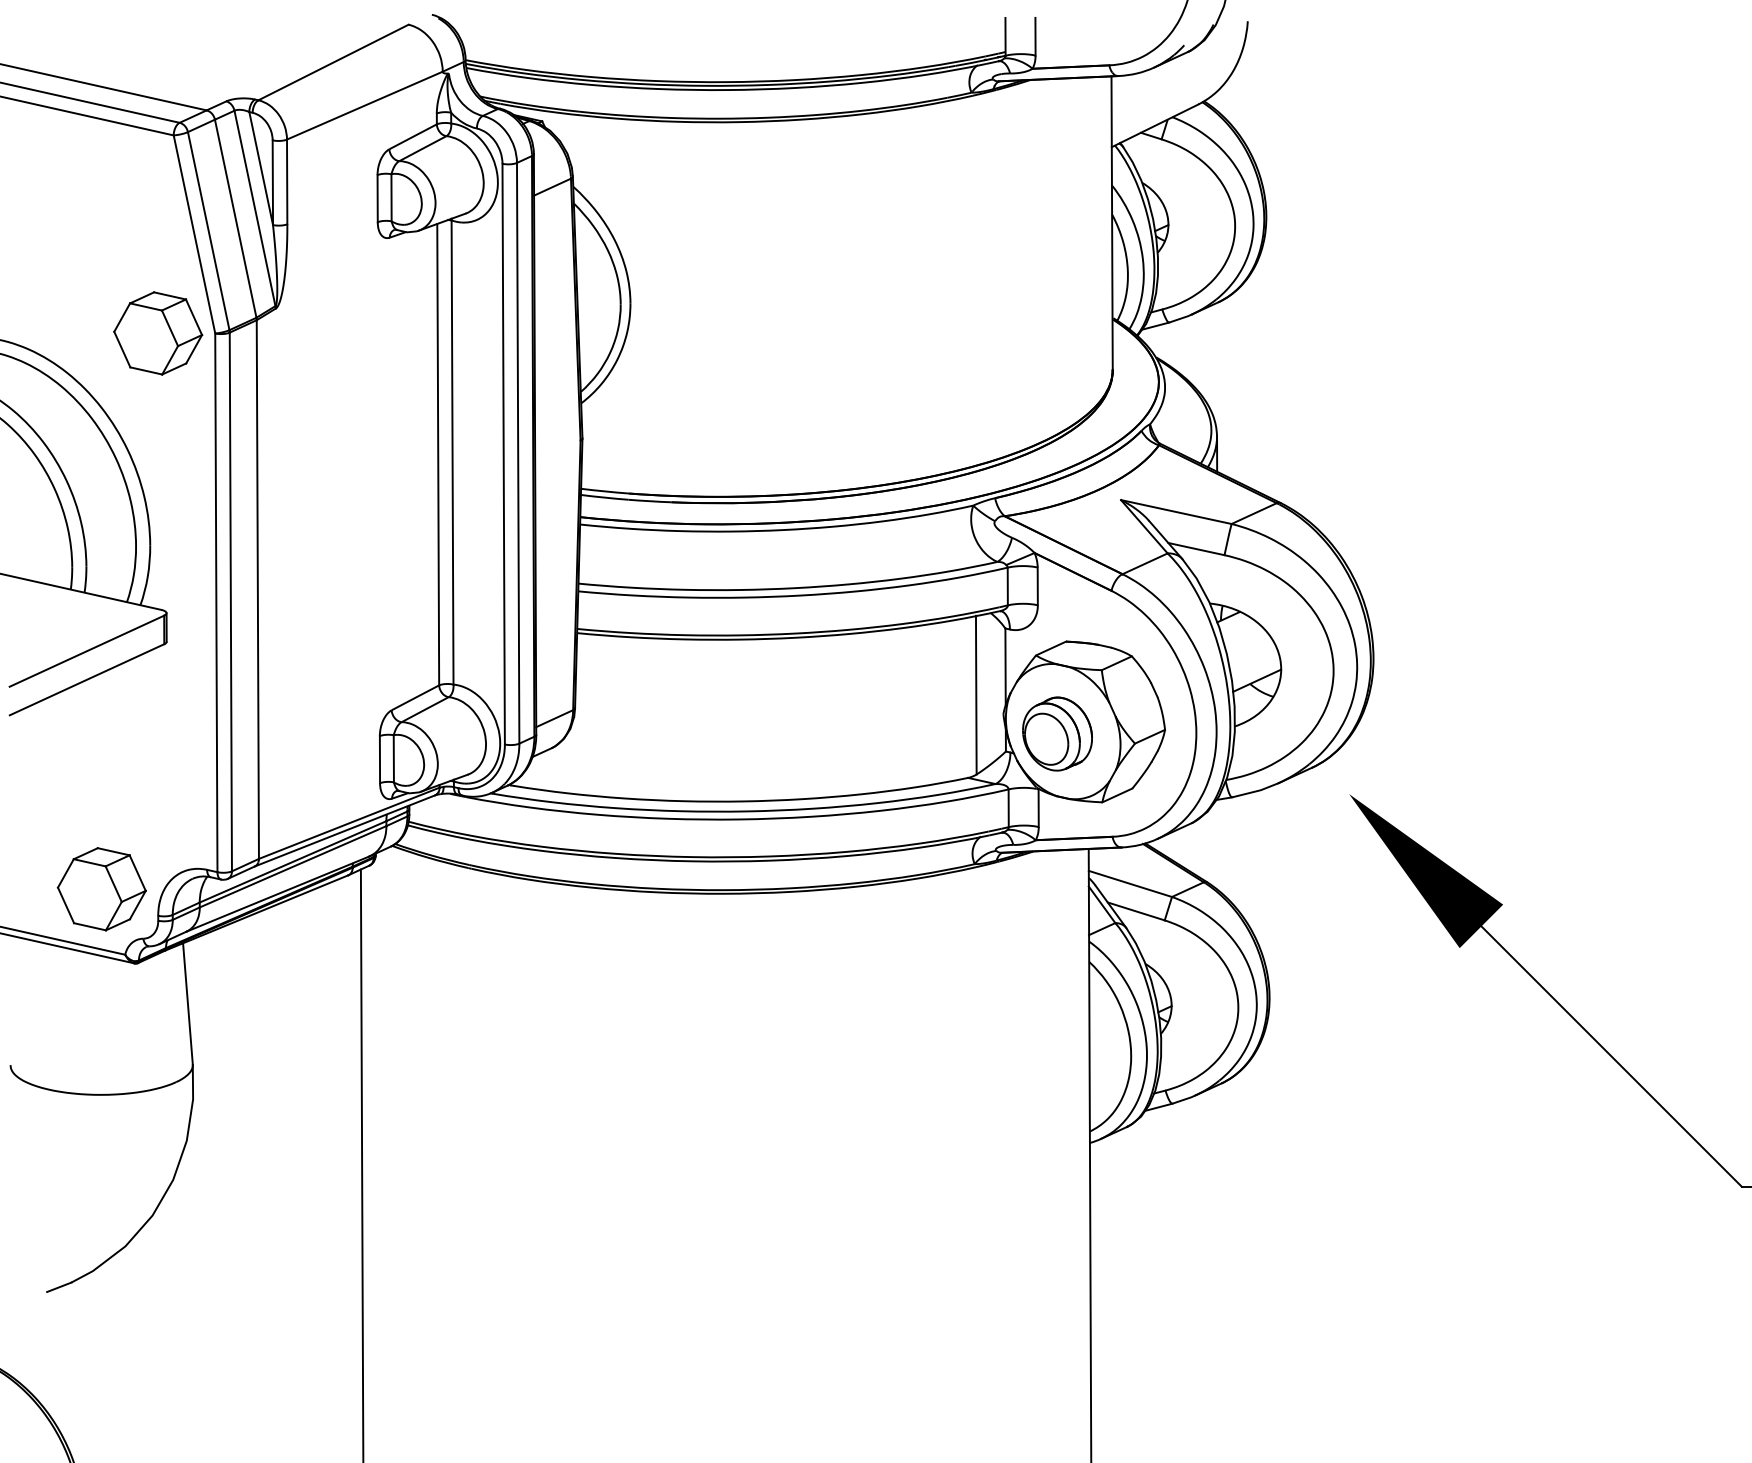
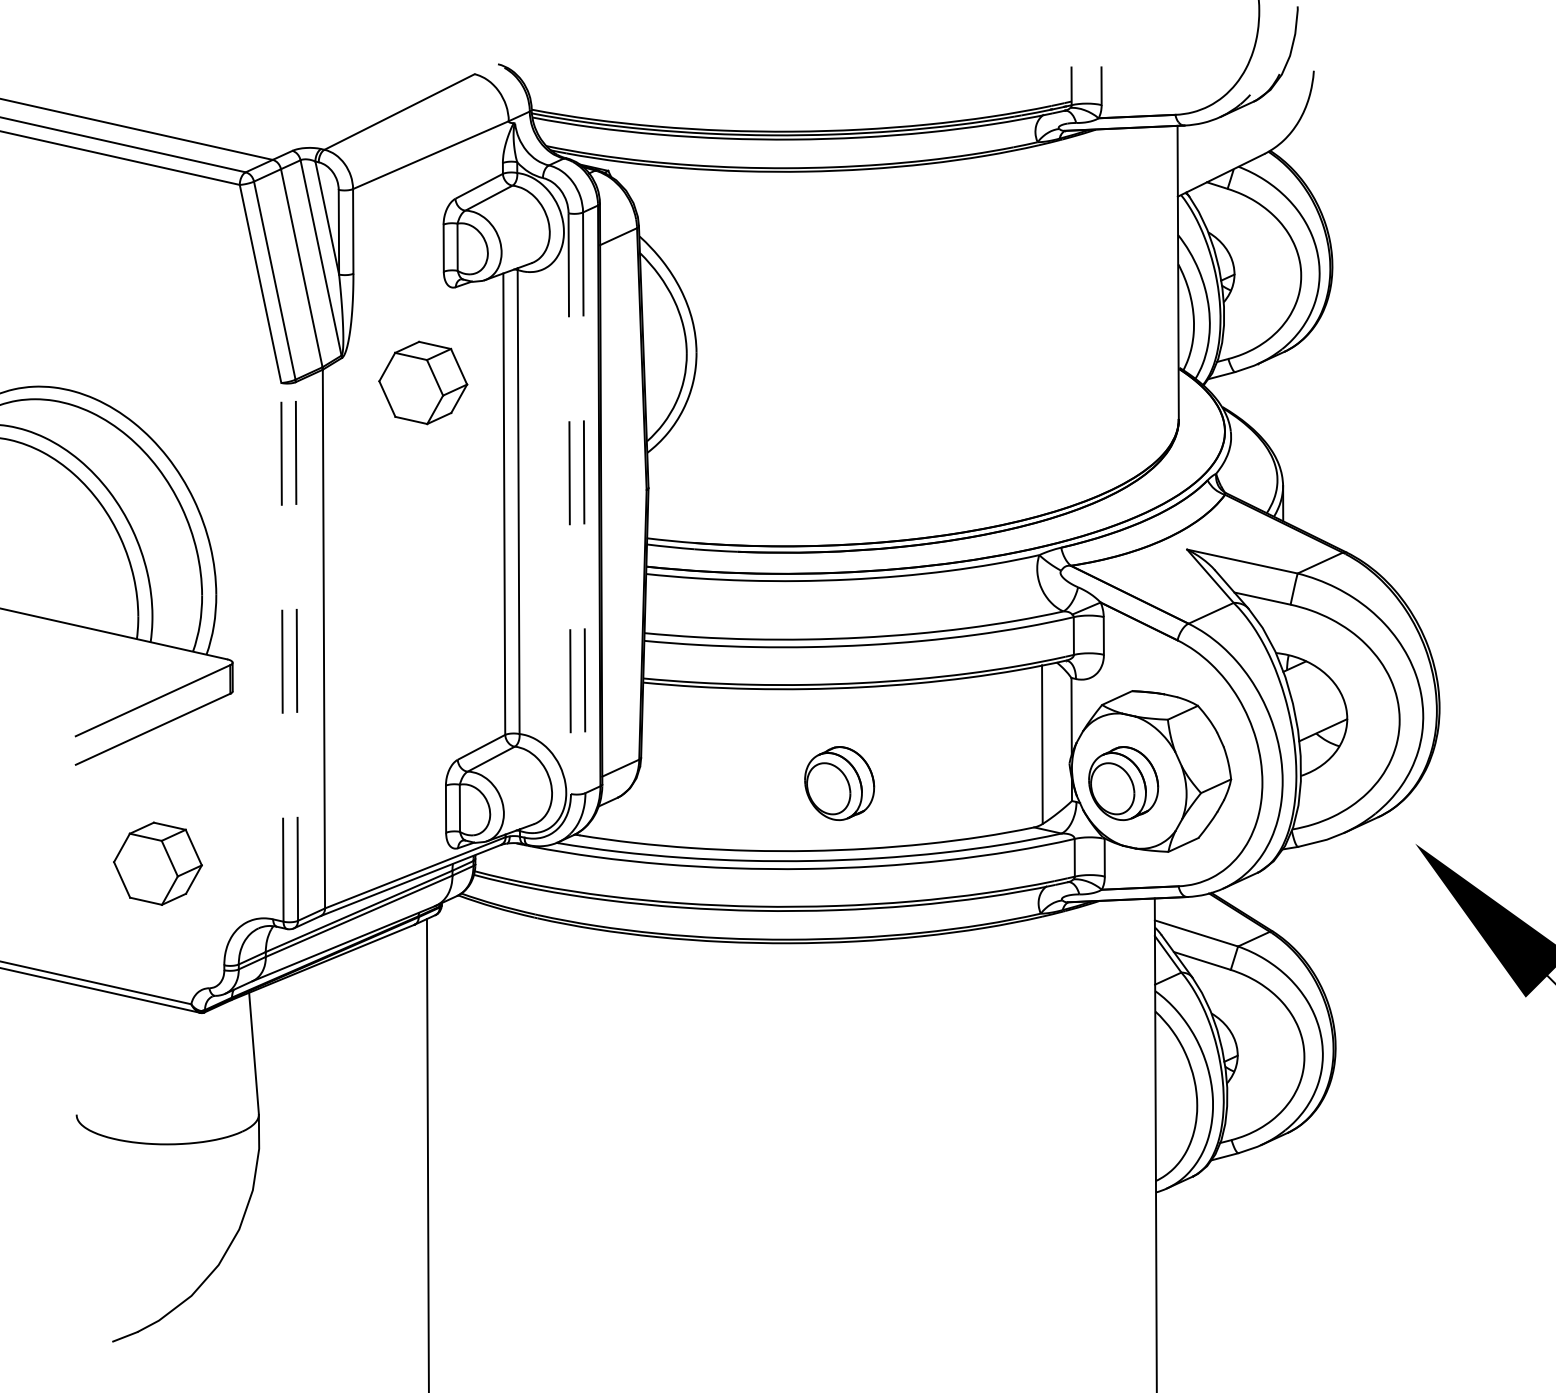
part: (158, 333) -> (423, 383), moved
line: (518, 453) -> (584, 503), solid -> dashed
line: (503, 454) -> (569, 504), solid -> dashed
line: (230, 601) -> (296, 651), solid -> dashed
line: (216, 602) -> (282, 652), solid -> dashed
part: (773, 733) -> (839, 783), added
part: (101, 889) -> (157, 864), moved

